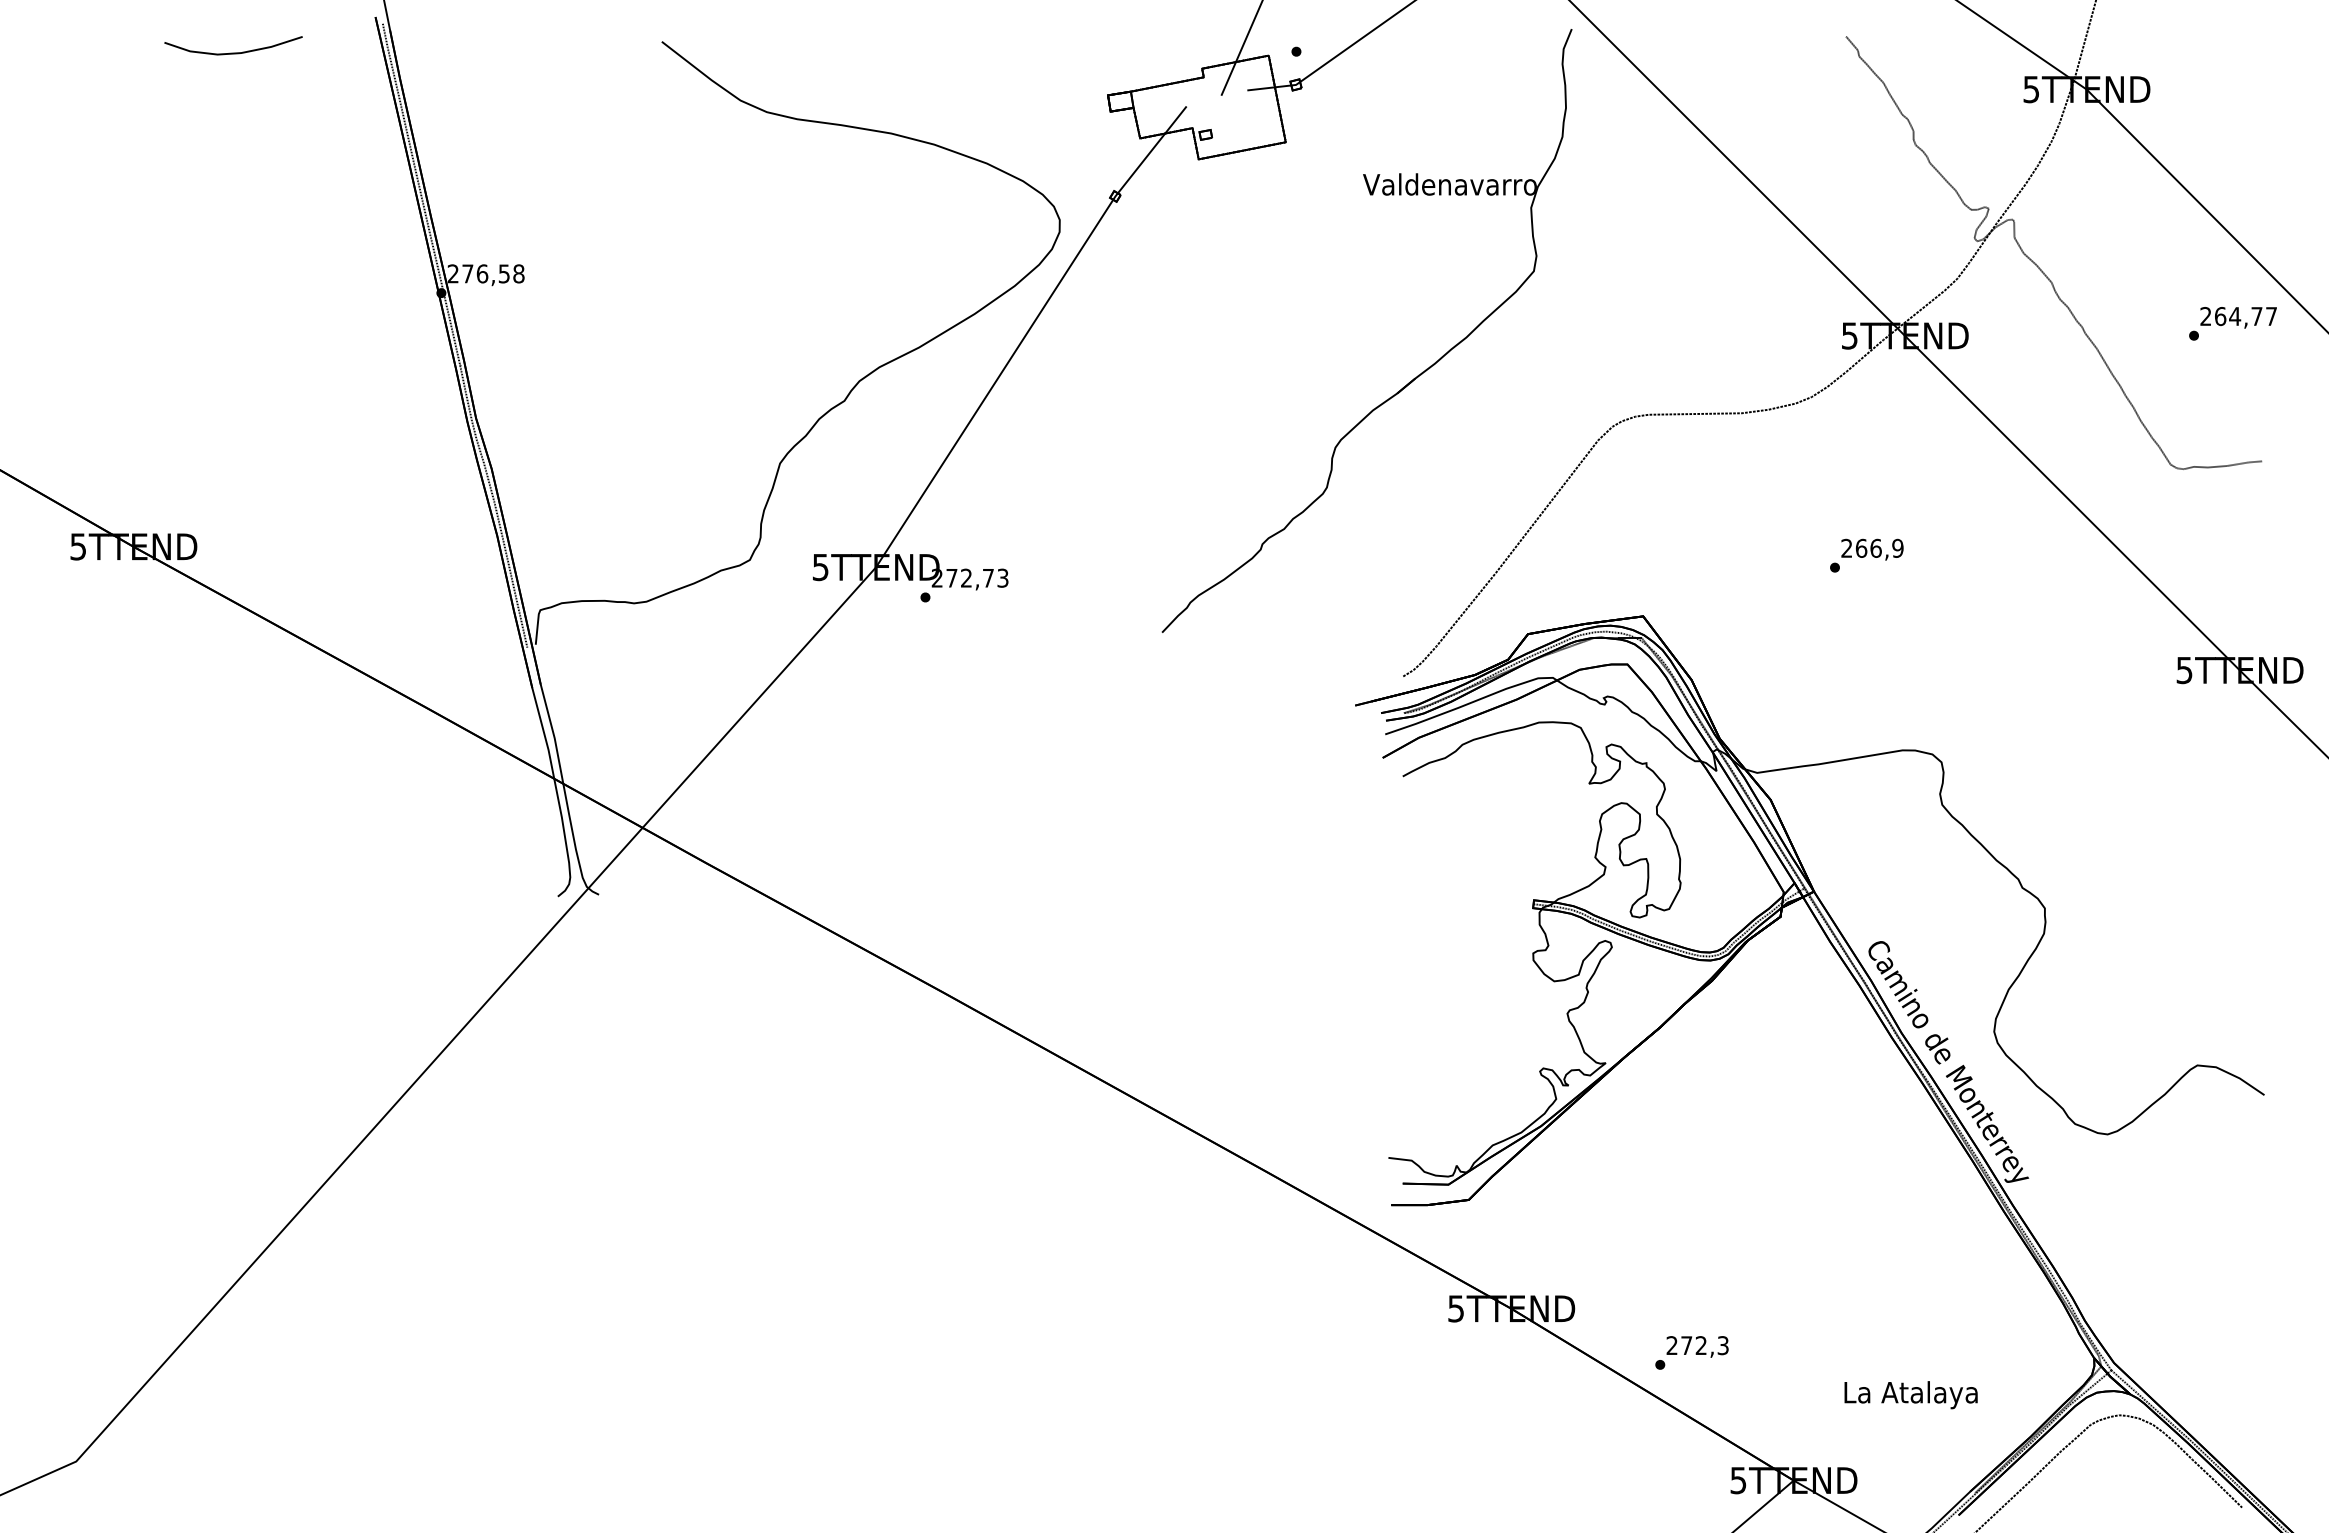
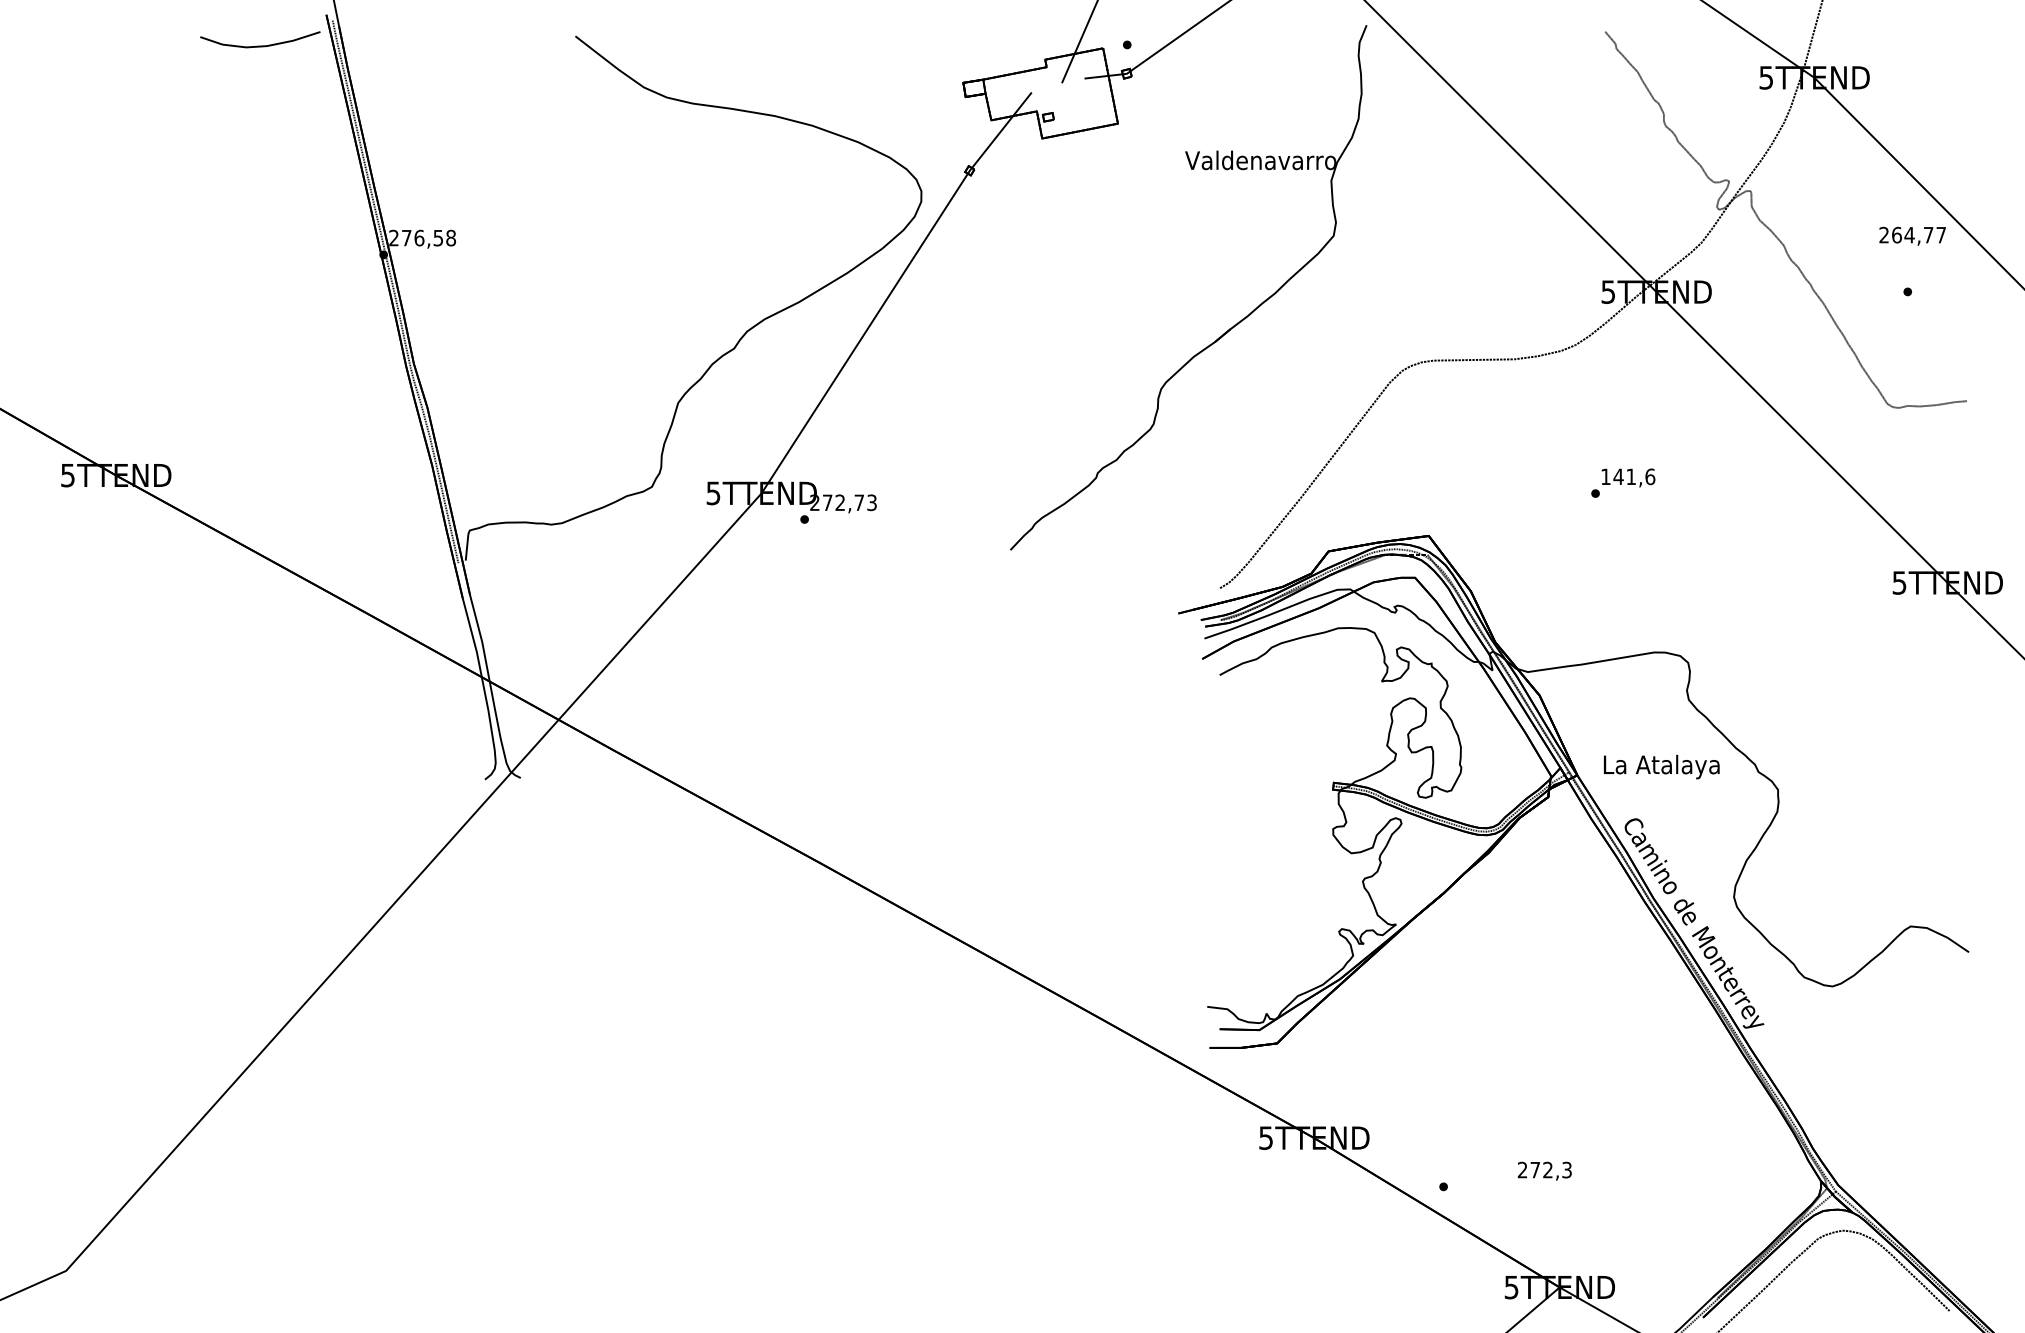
curve: (233, 52) -> (260, 45), moved
text: (2238, 317) -> (1912, 236), moved
text: (1872, 547) -> (1628, 476), 266,9 -> 141,6
text: (1697, 1346) -> (1544, 1170), moved
text: (1910, 1395) -> (1661, 767), moved

